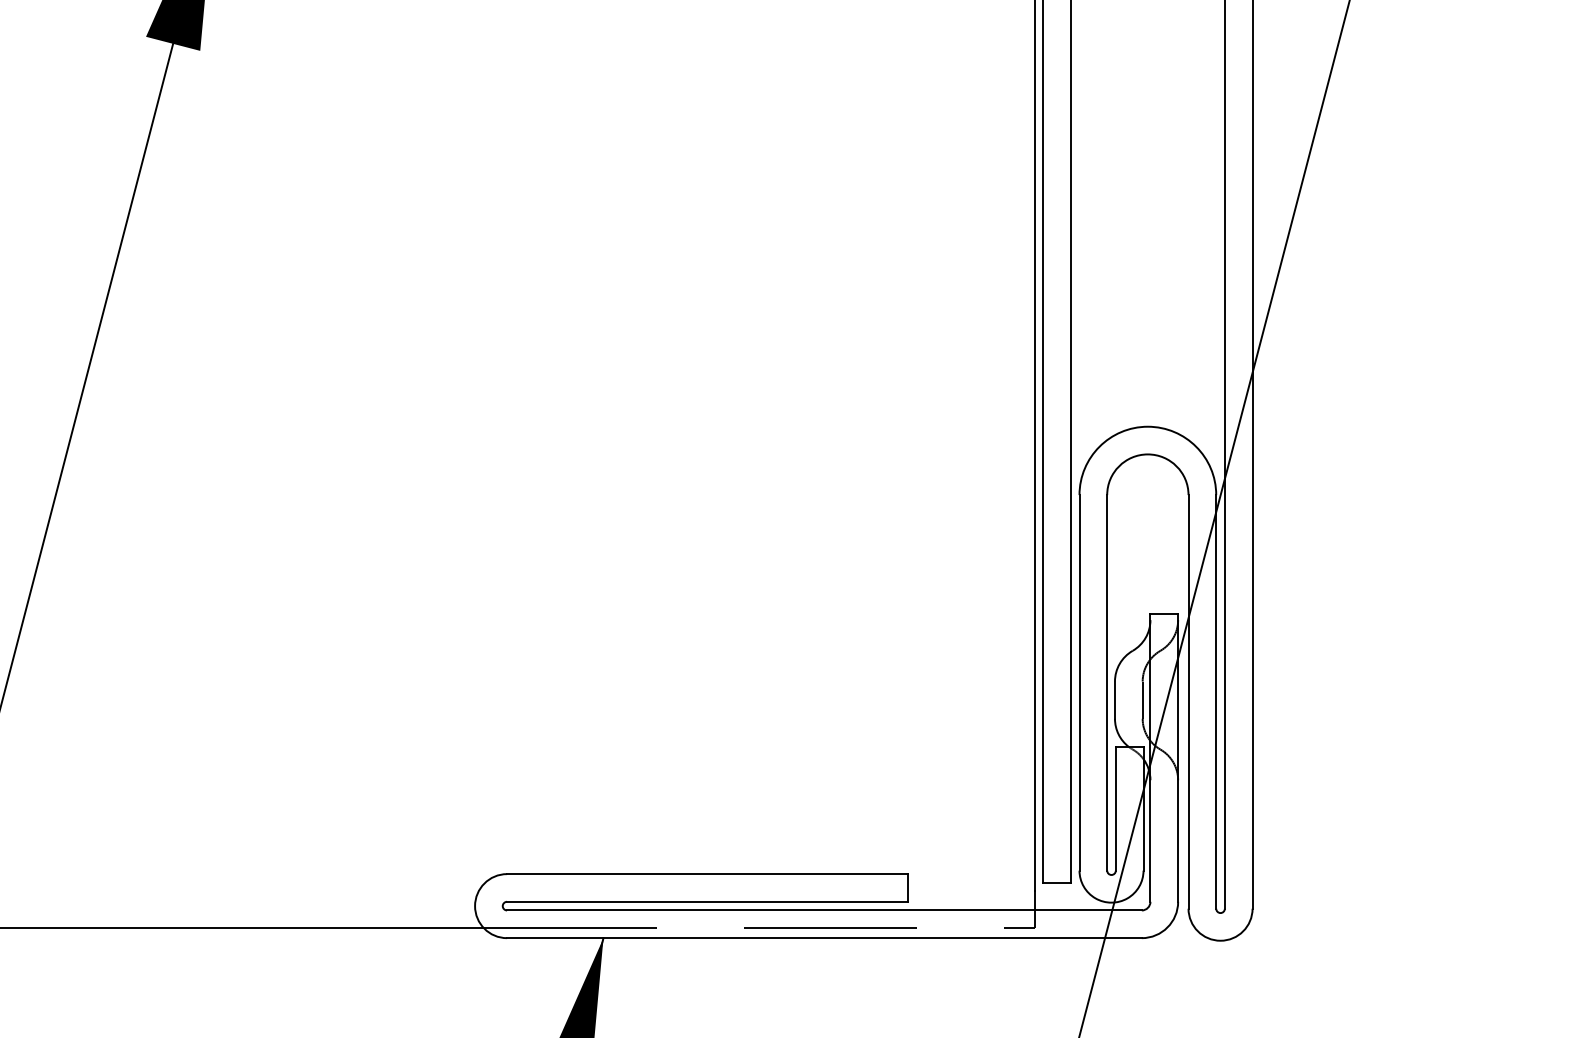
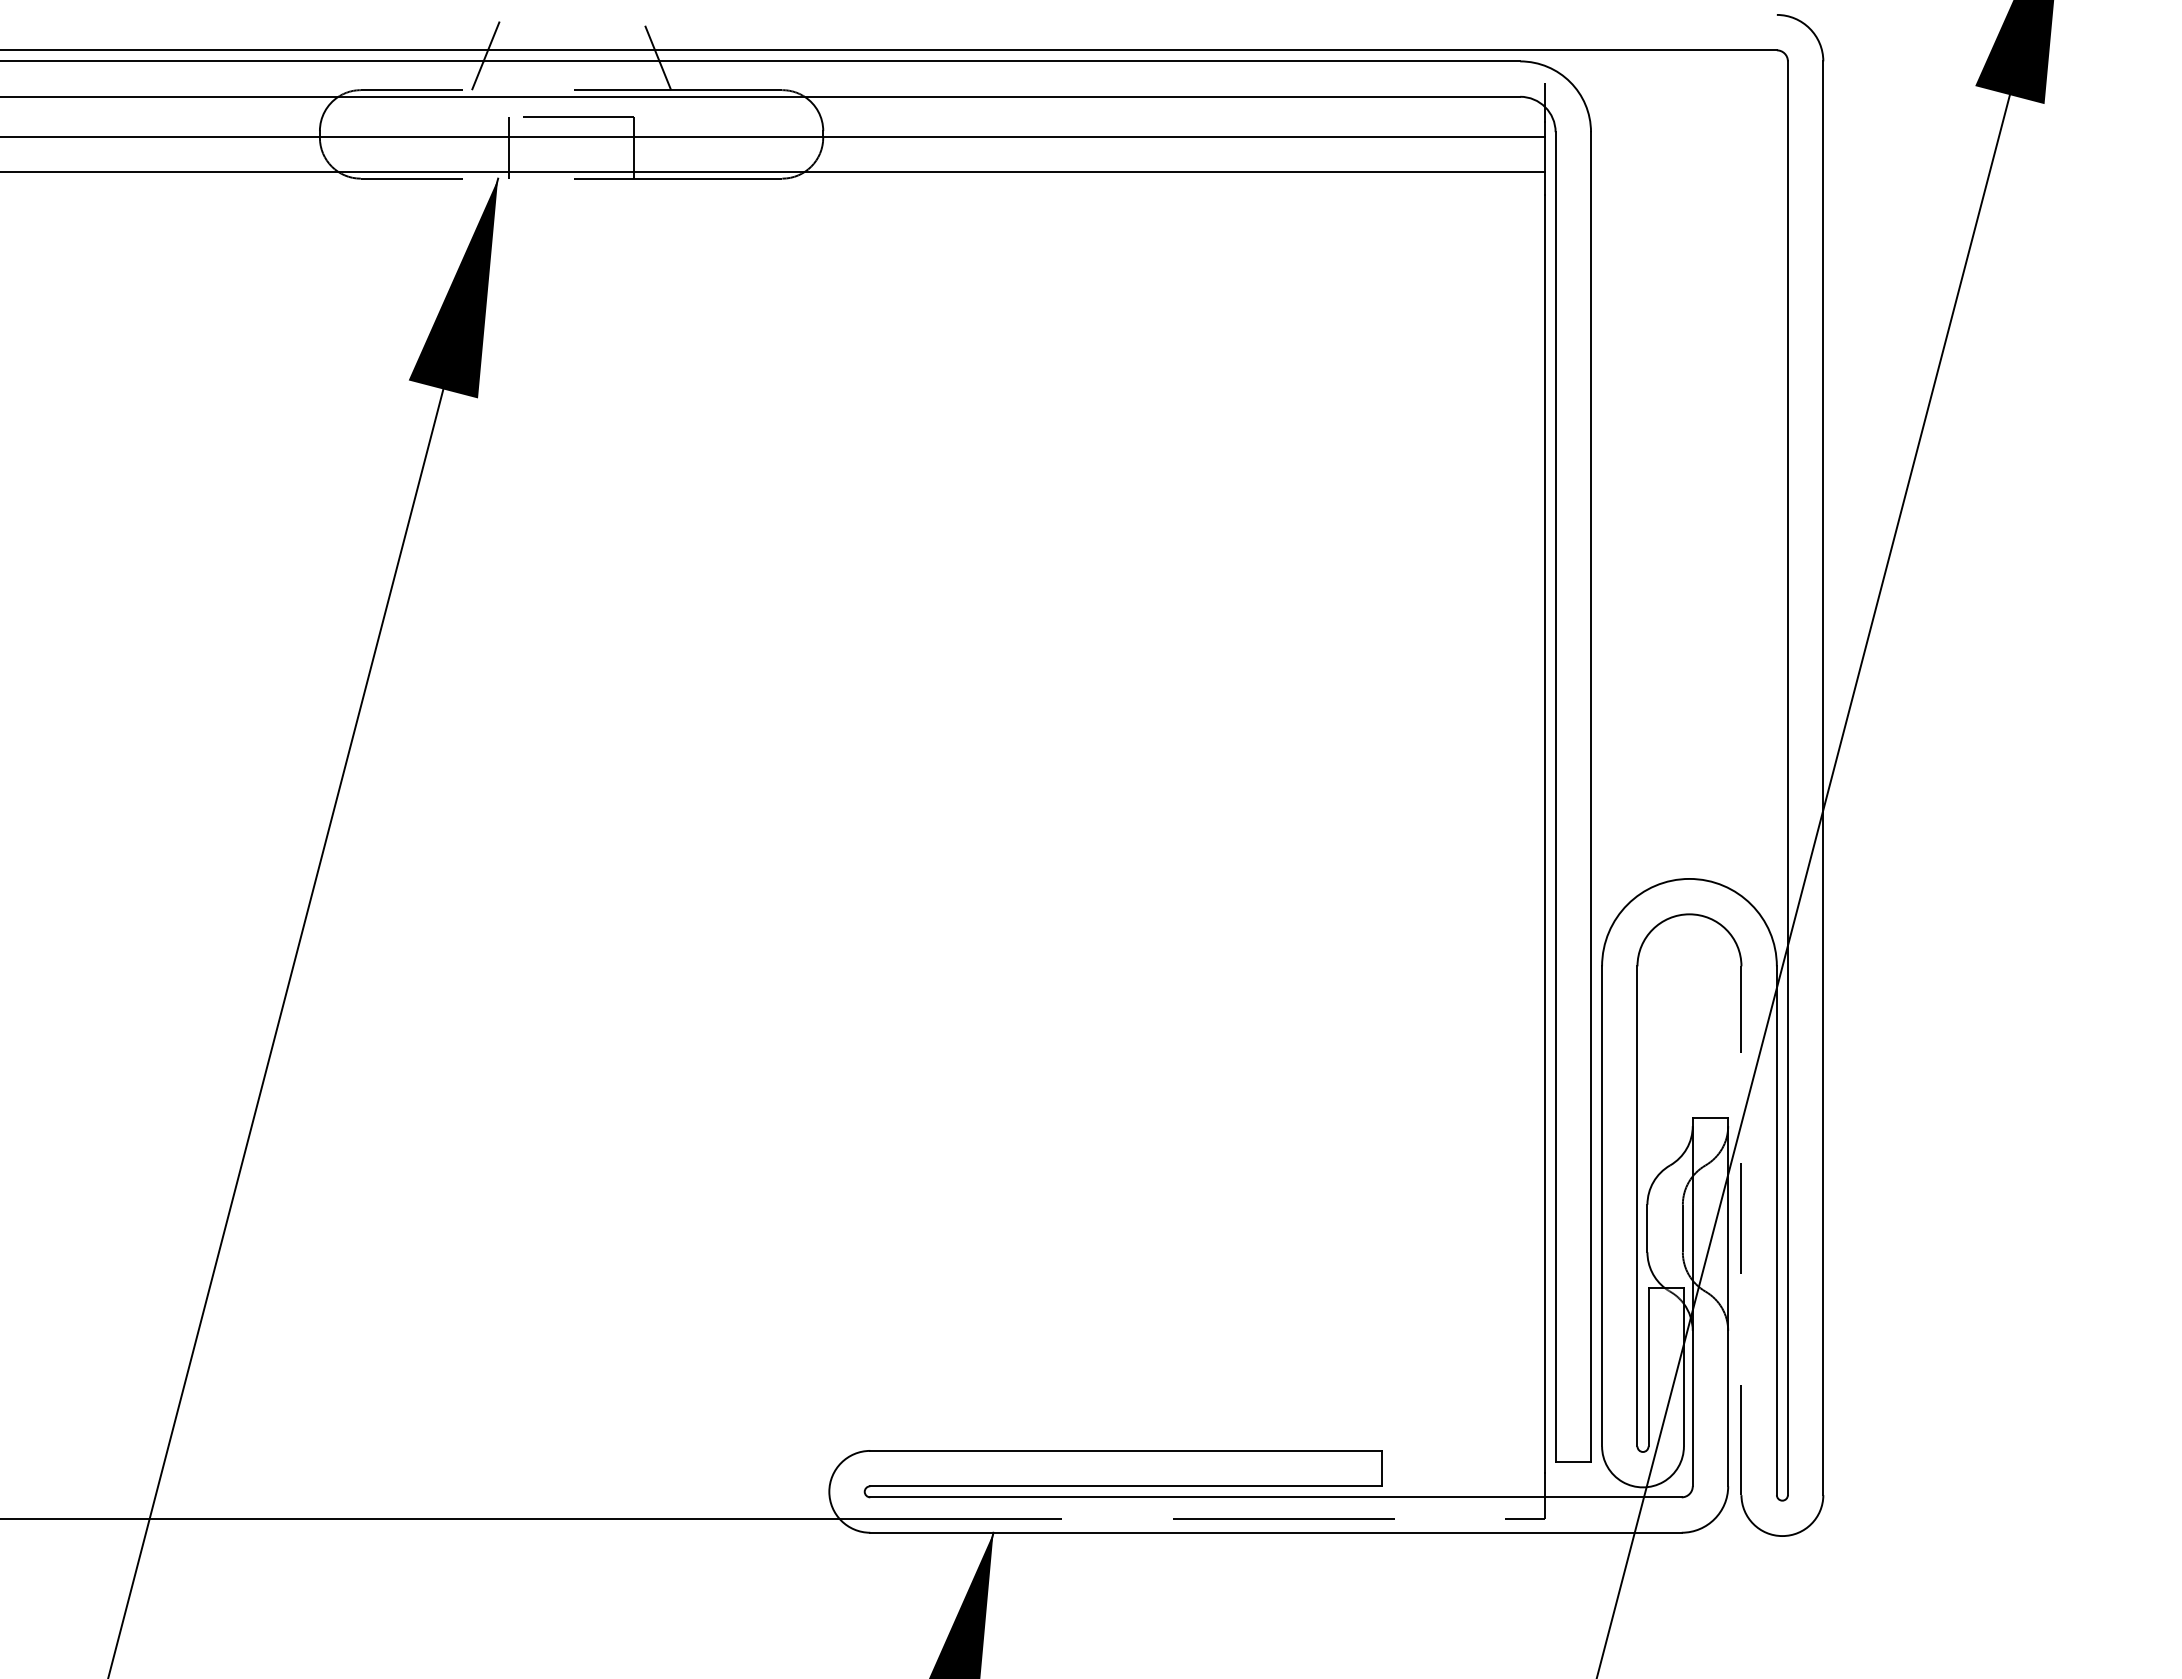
line: (1188, 701) -> (1741, 1230), solid -> dashed

